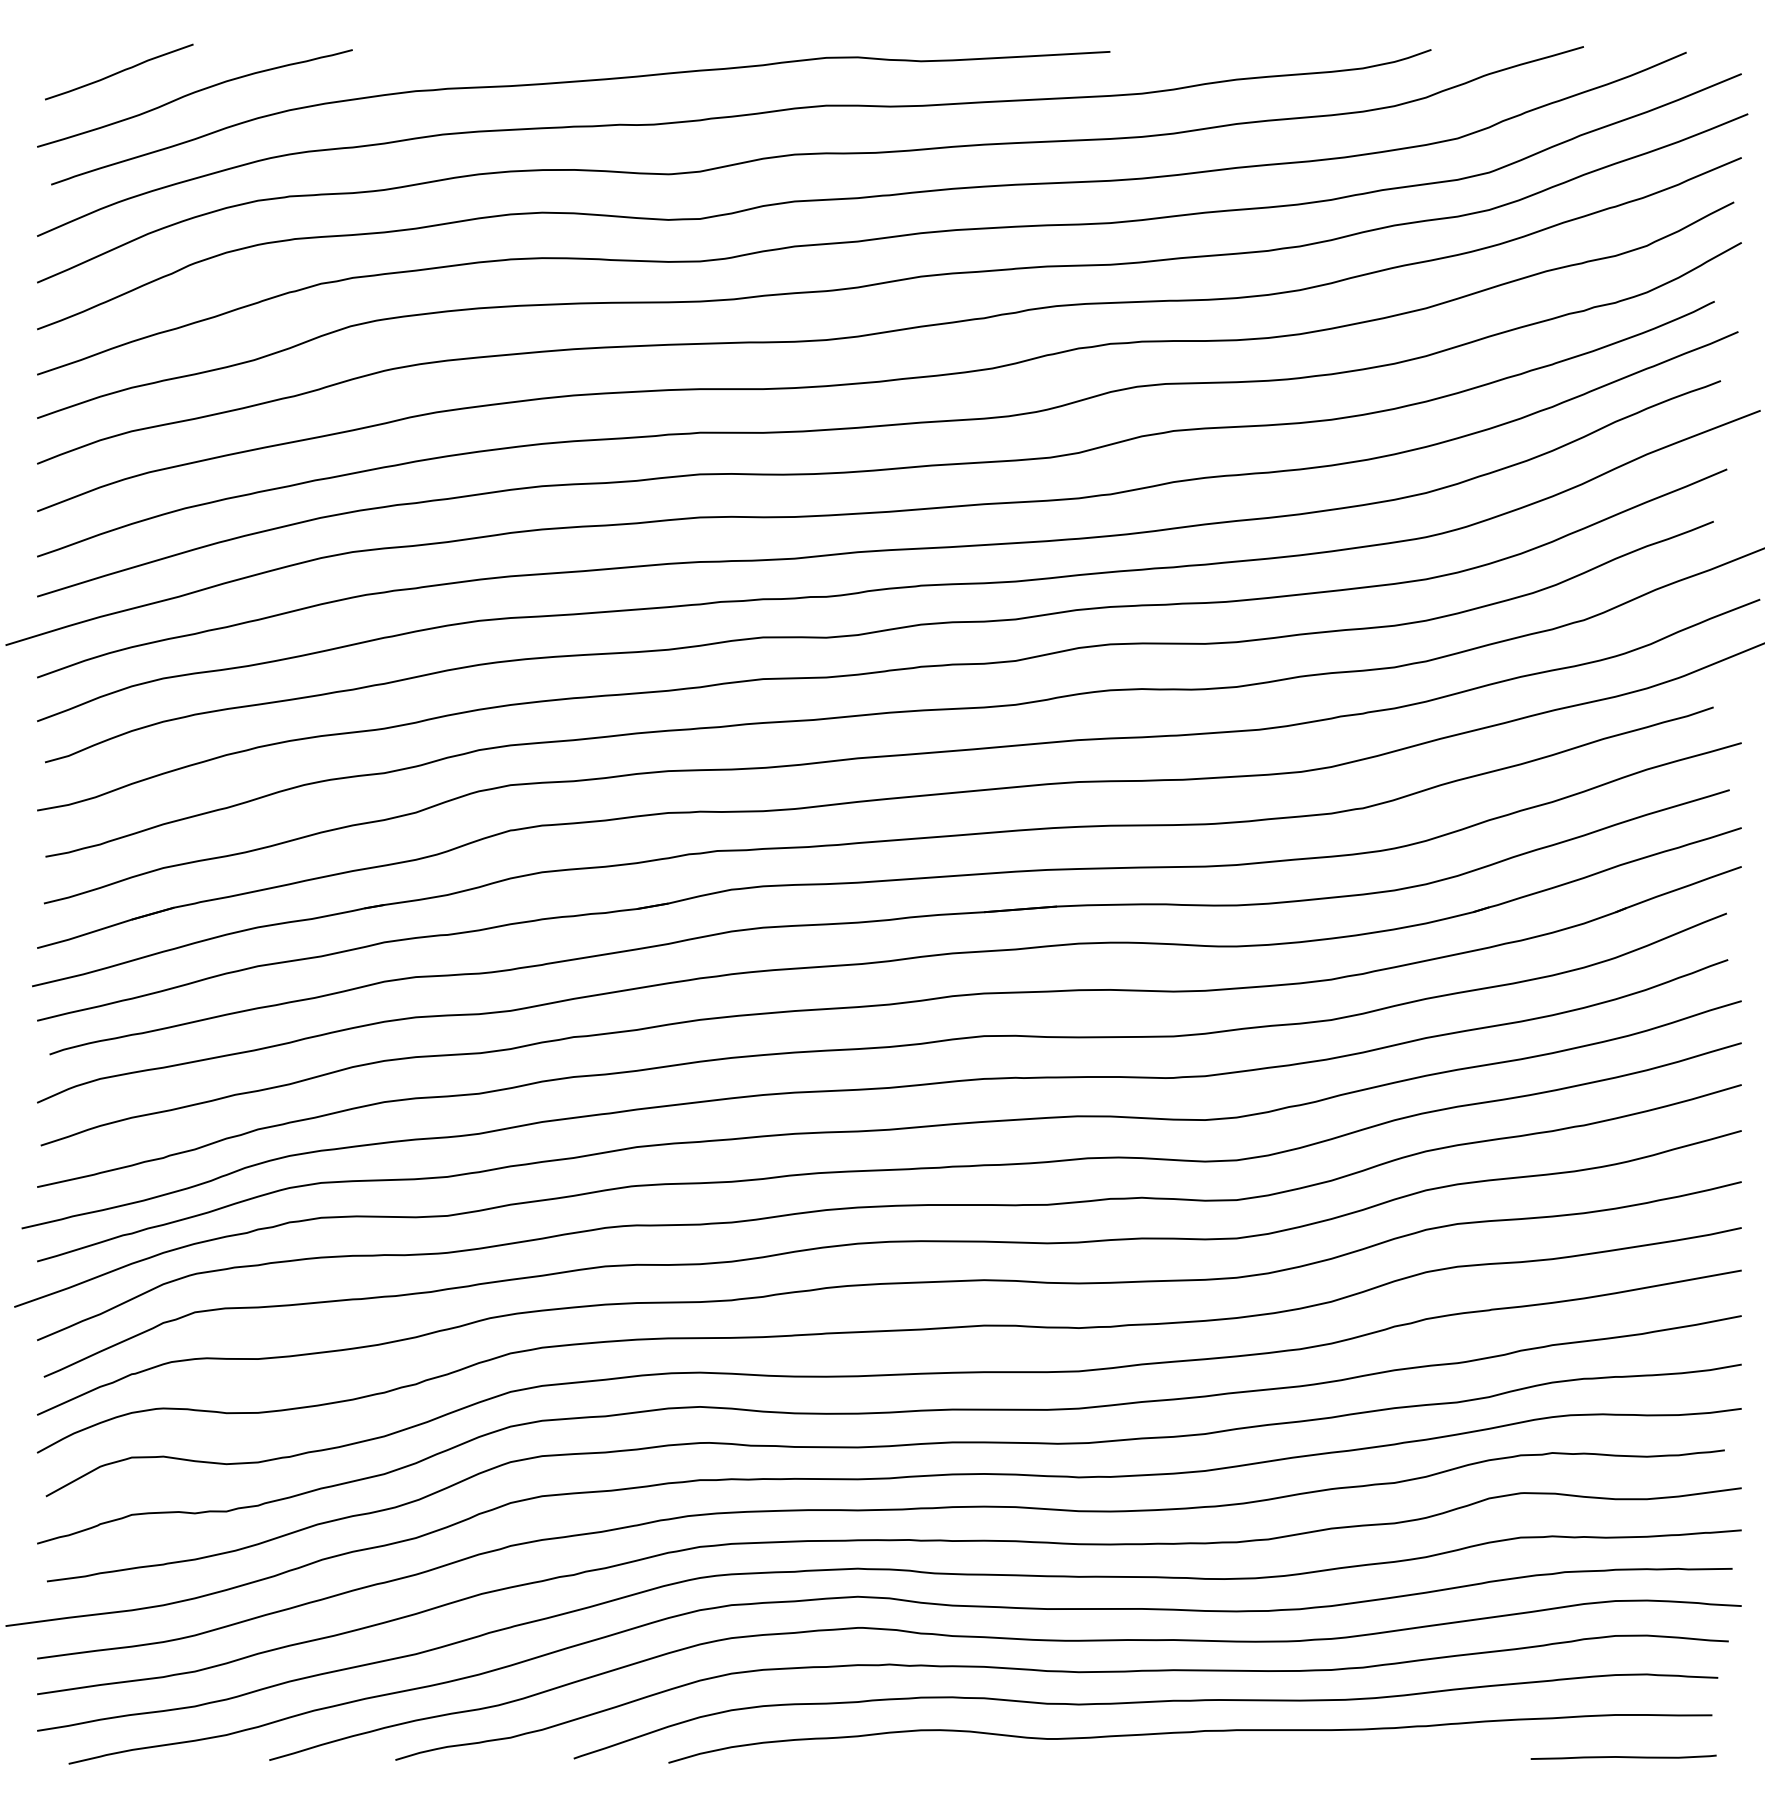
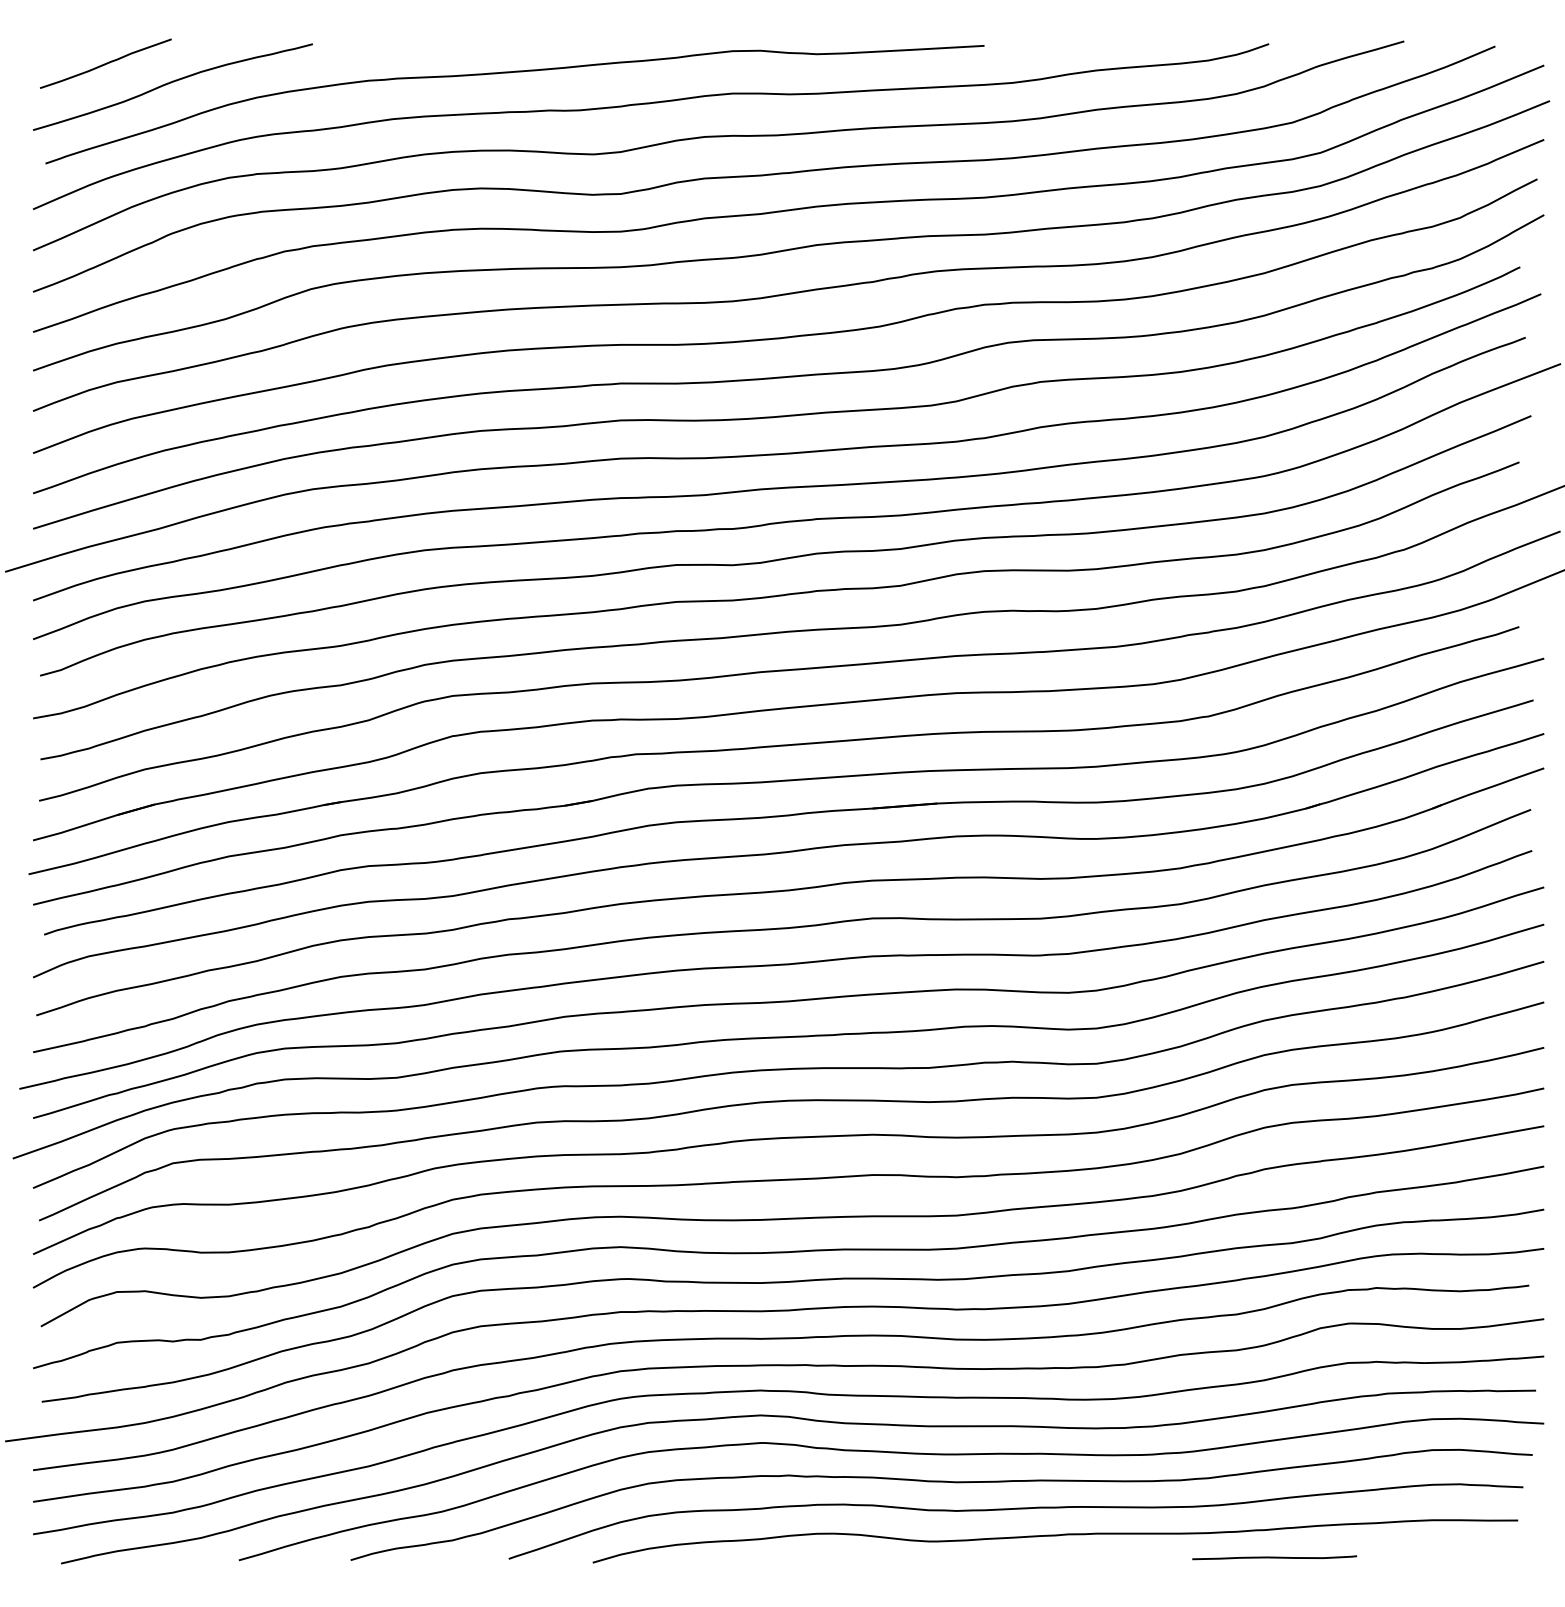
curve: (1623, 1756) -> (1274, 1557), moved

